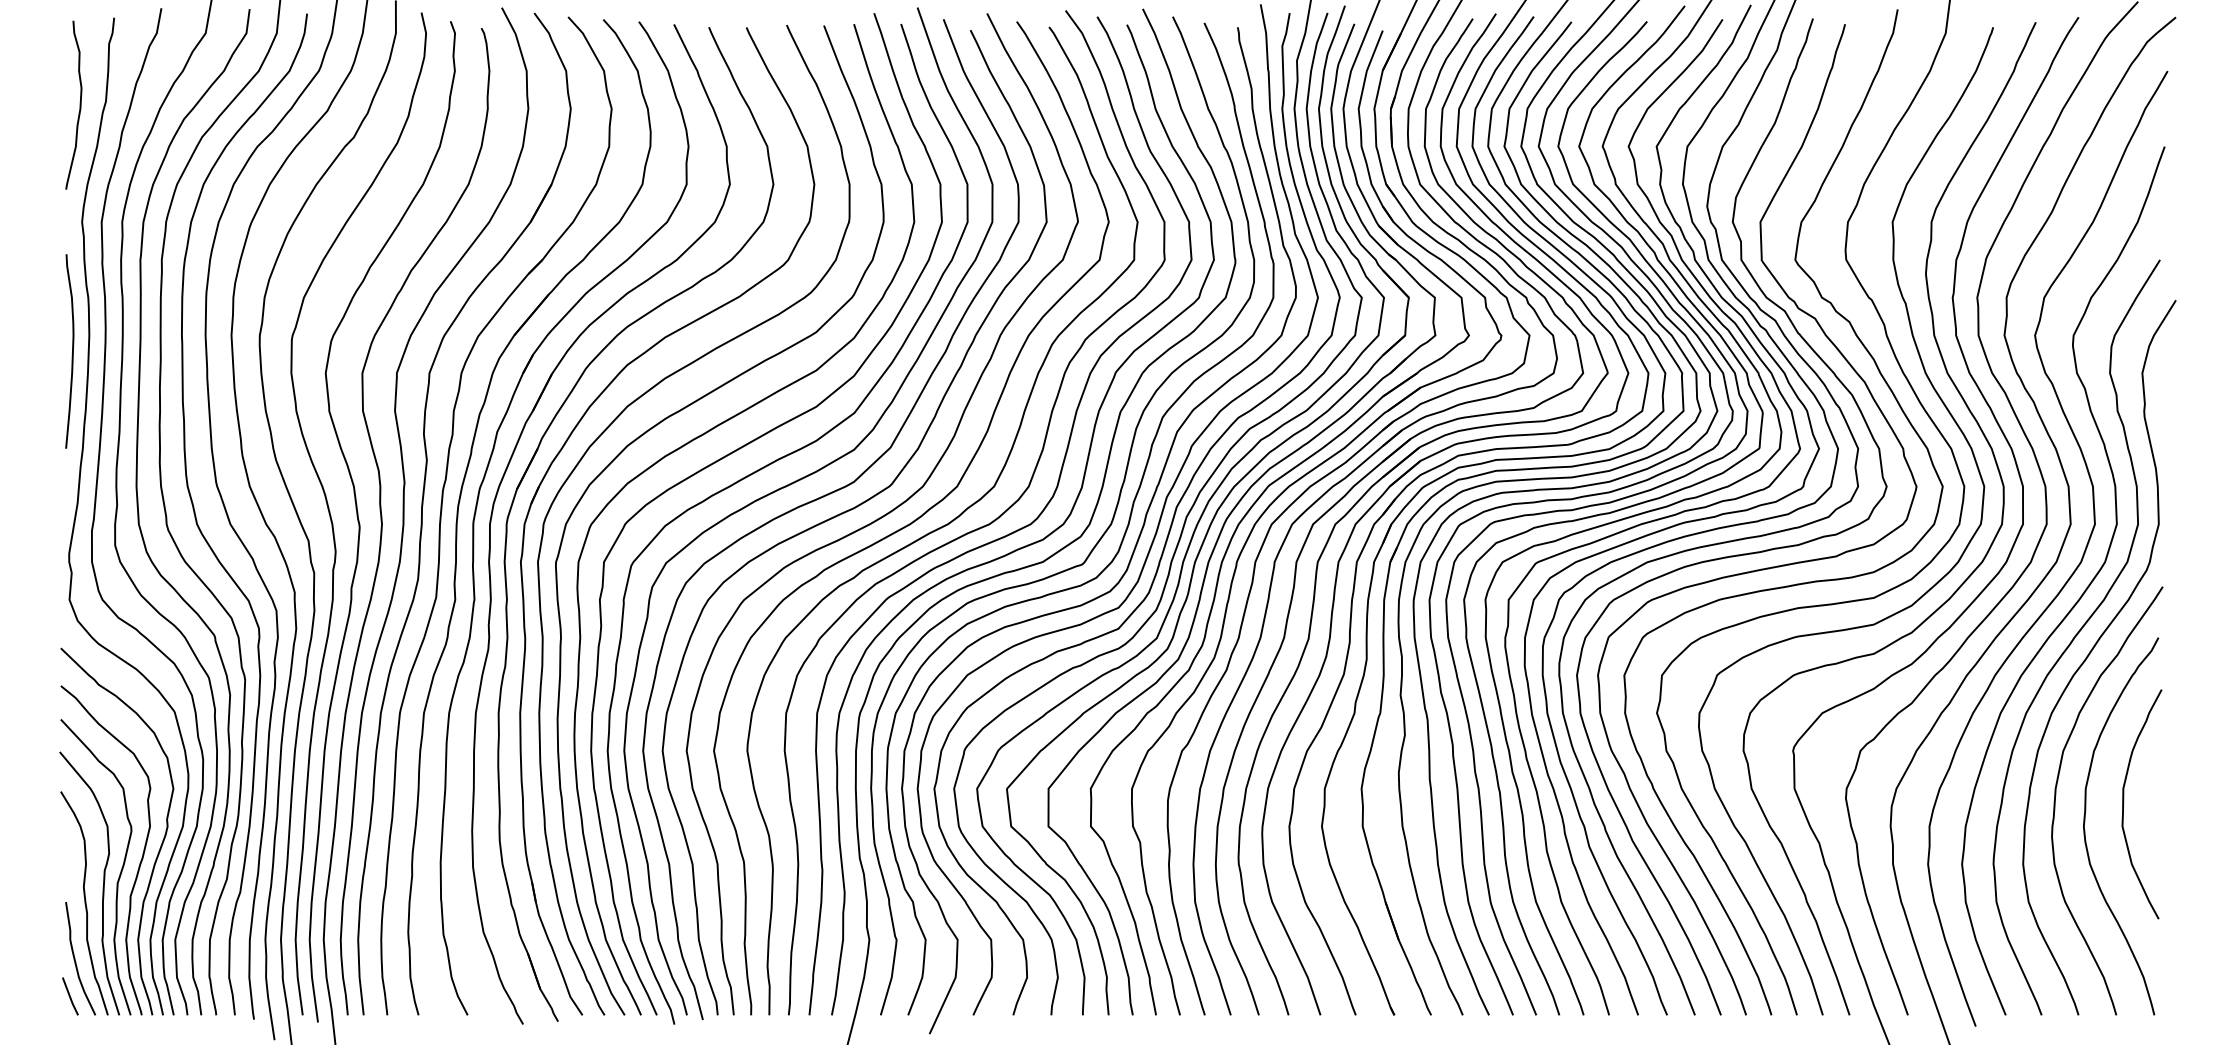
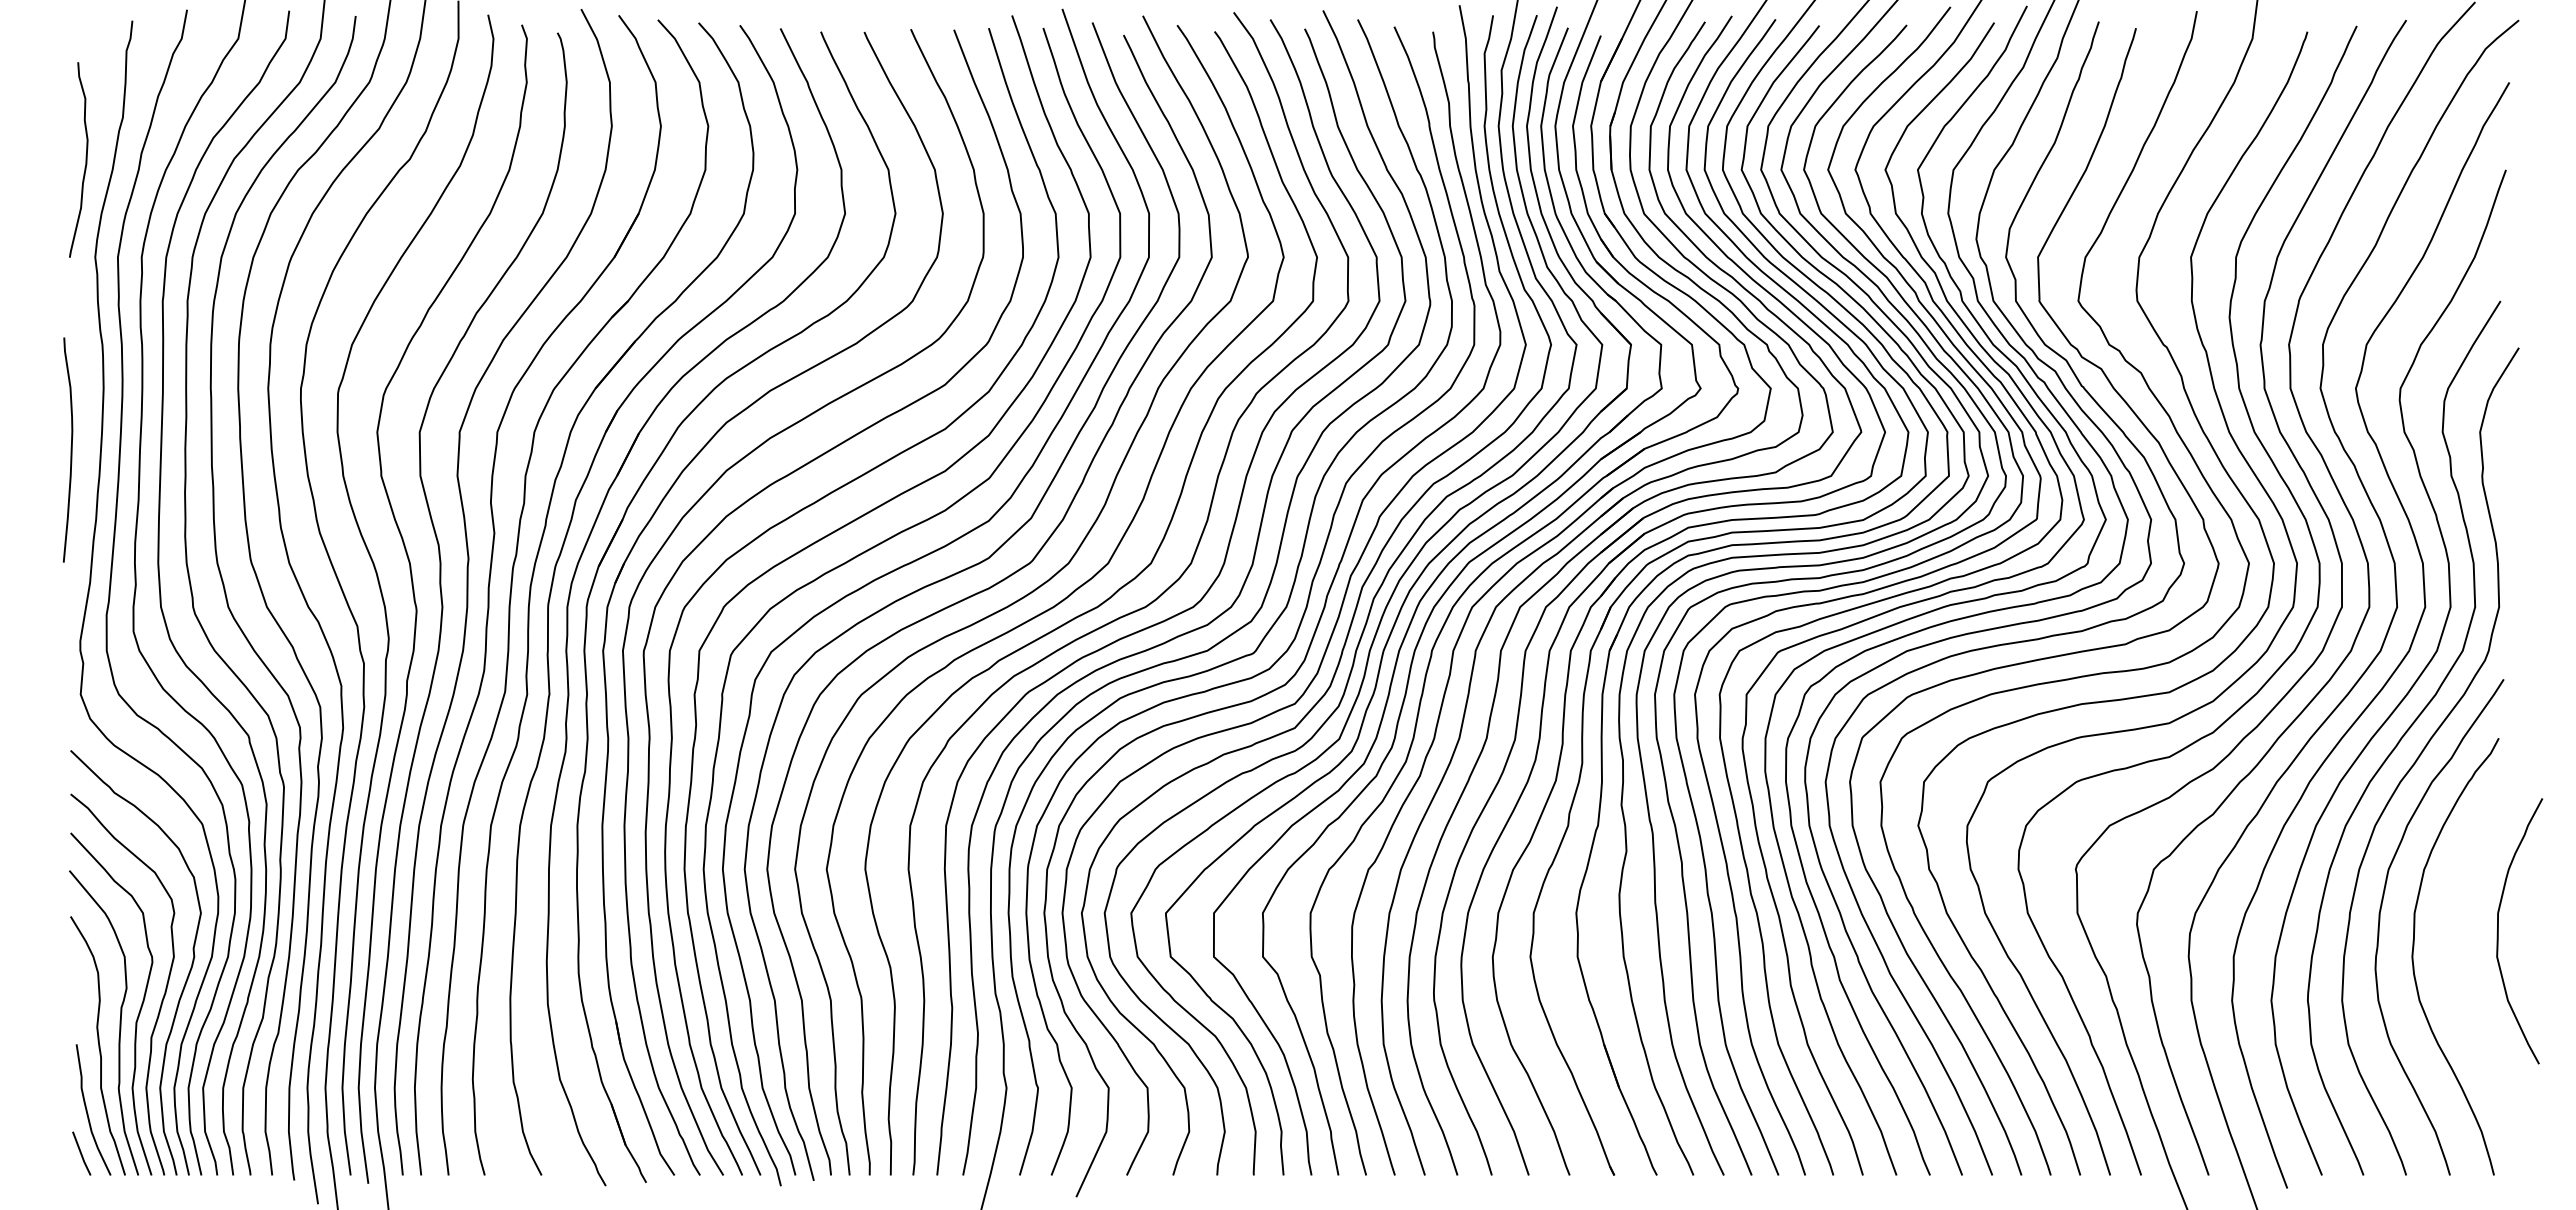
curve: (79, 104) -> (85, 159), moved
curve: (71, 351) -> (70, 449), moved
curve: (2123, 804) -> (2498, 931), moved

